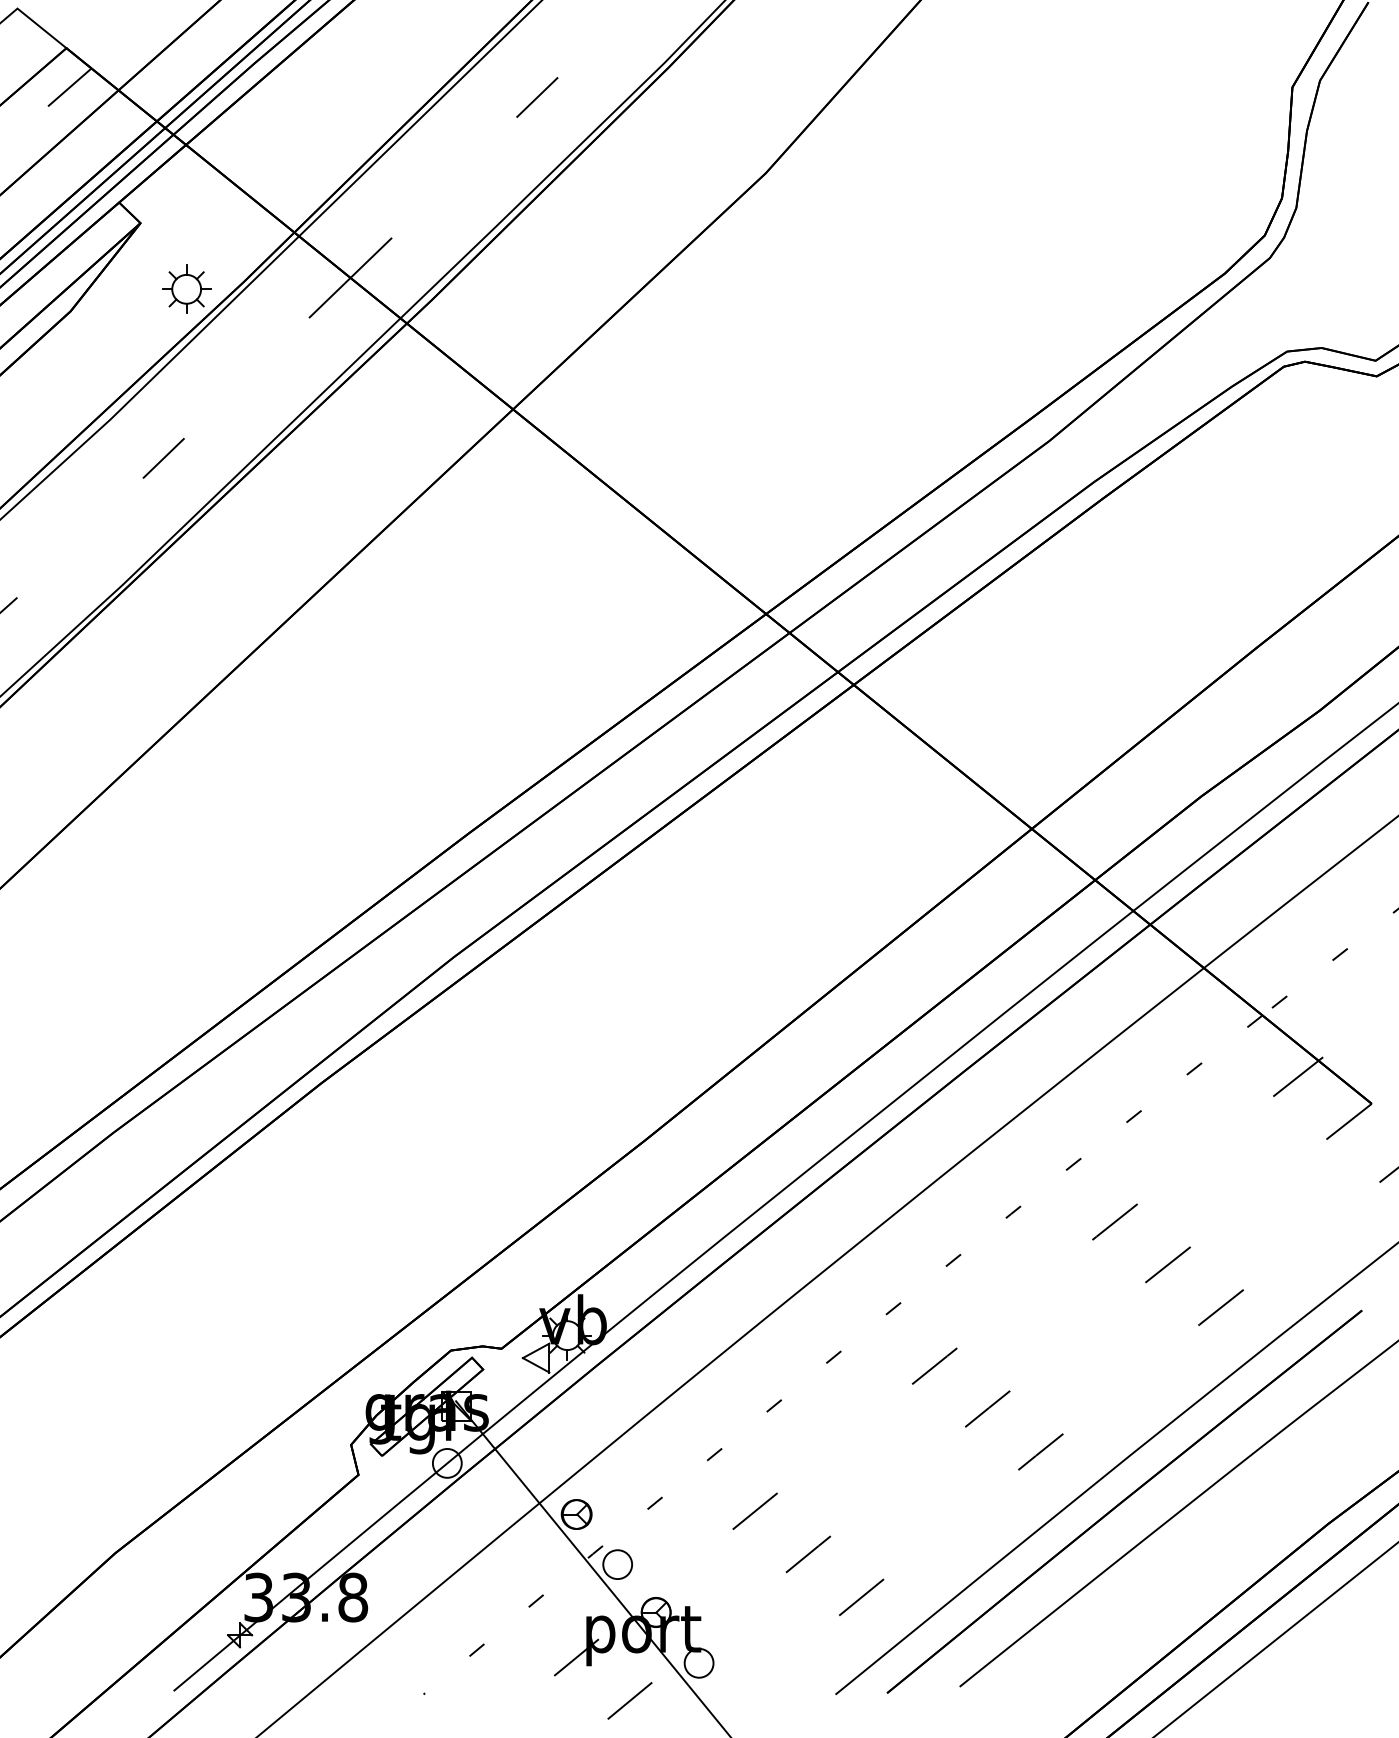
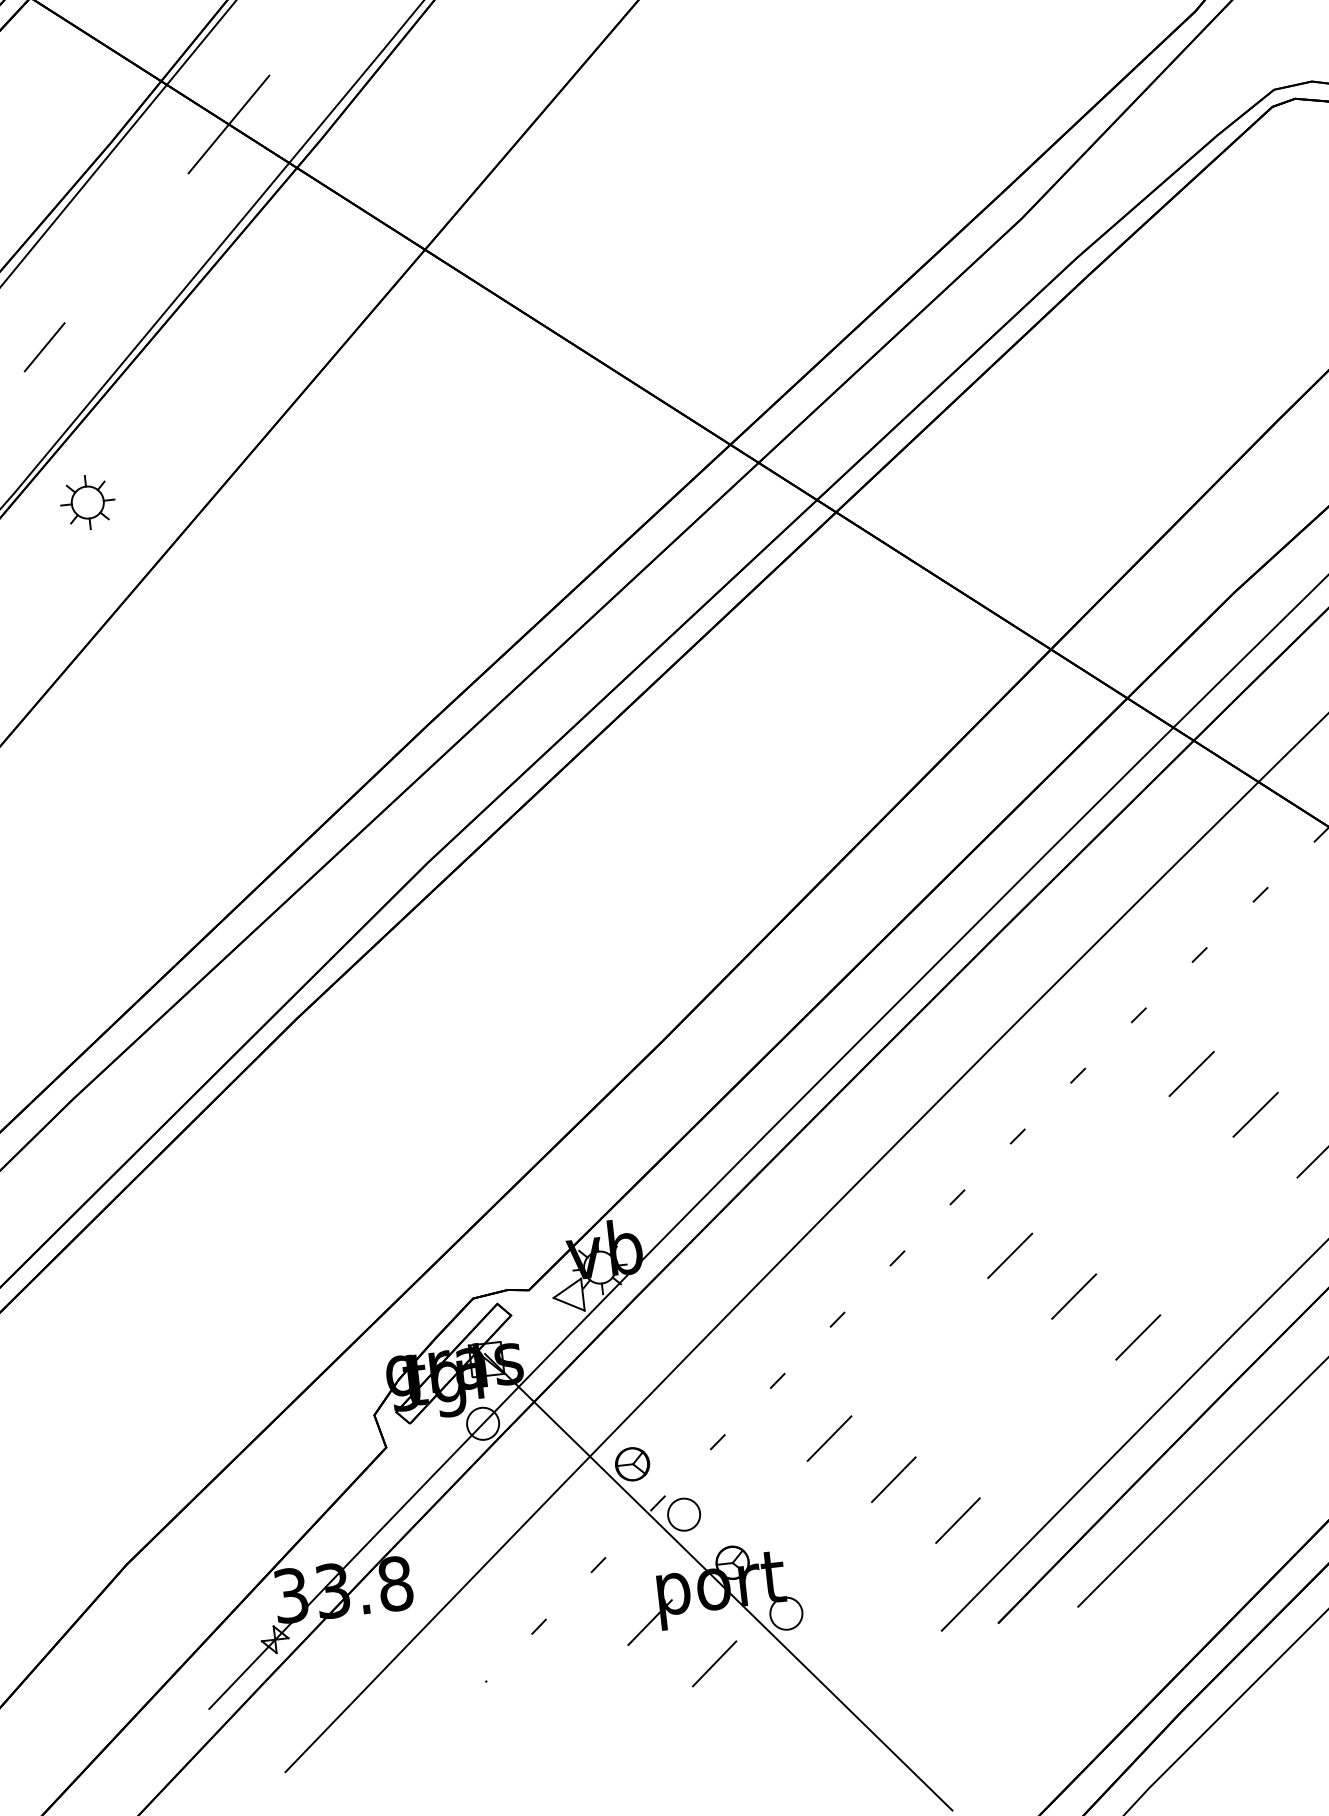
part: (186, 288) -> (87, 501), moved

